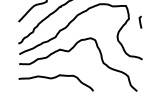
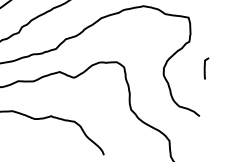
curve: (140, 21) -> (205, 66), moved

